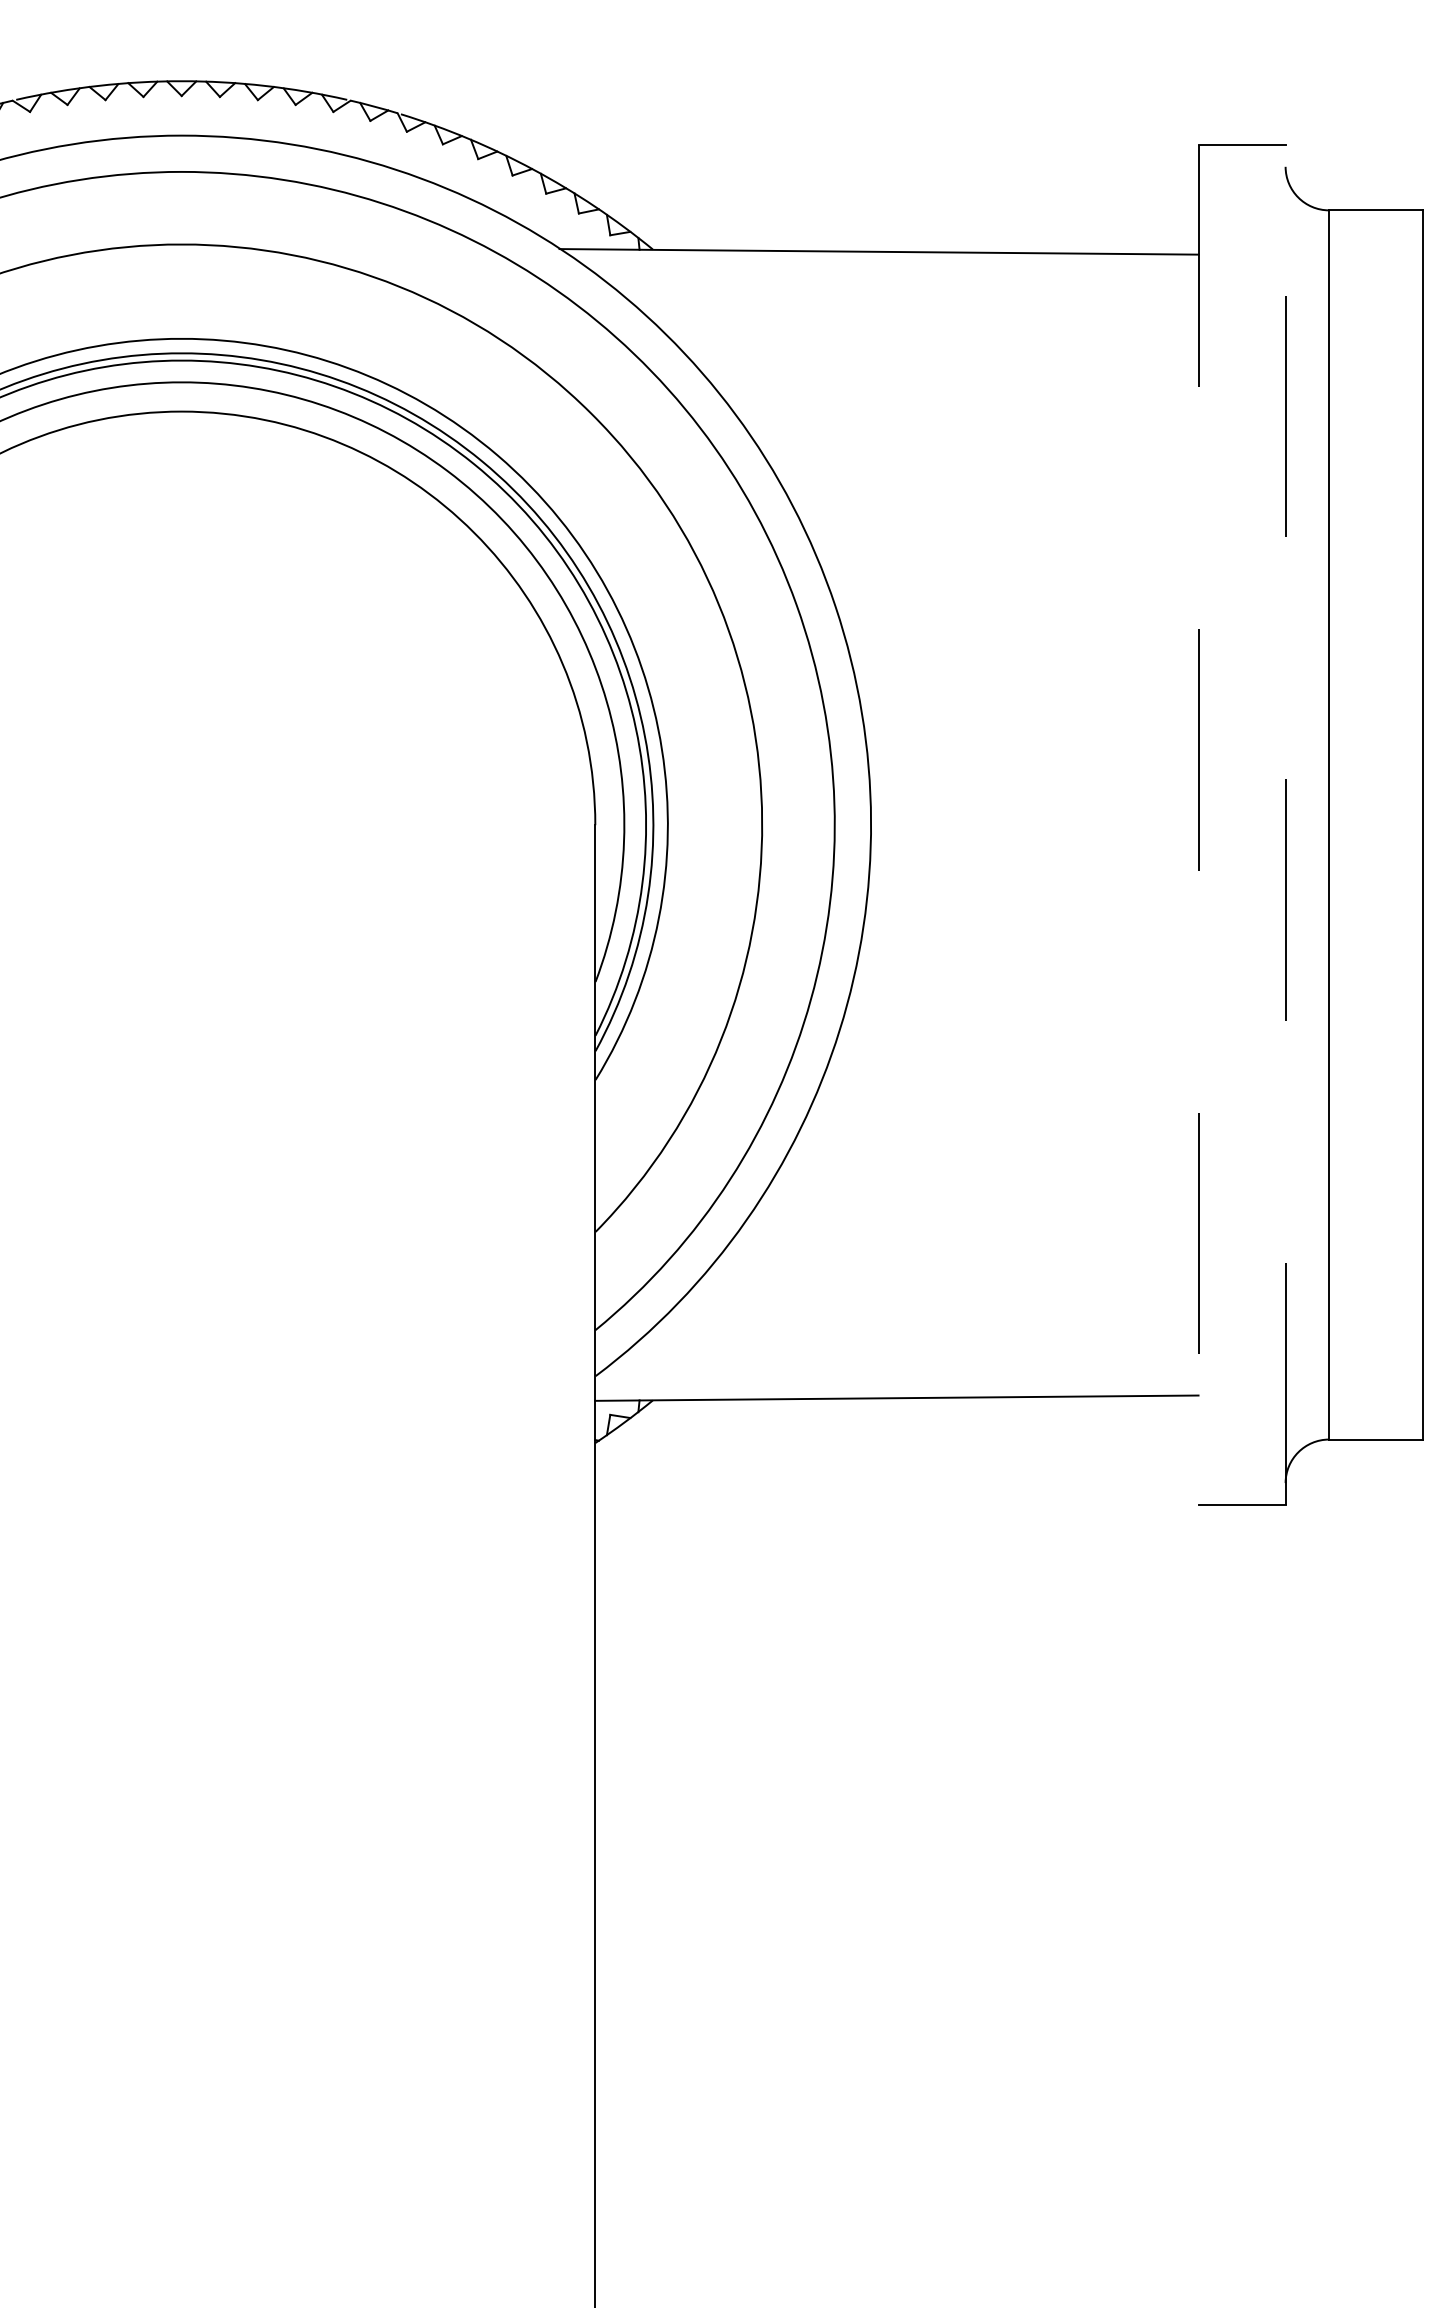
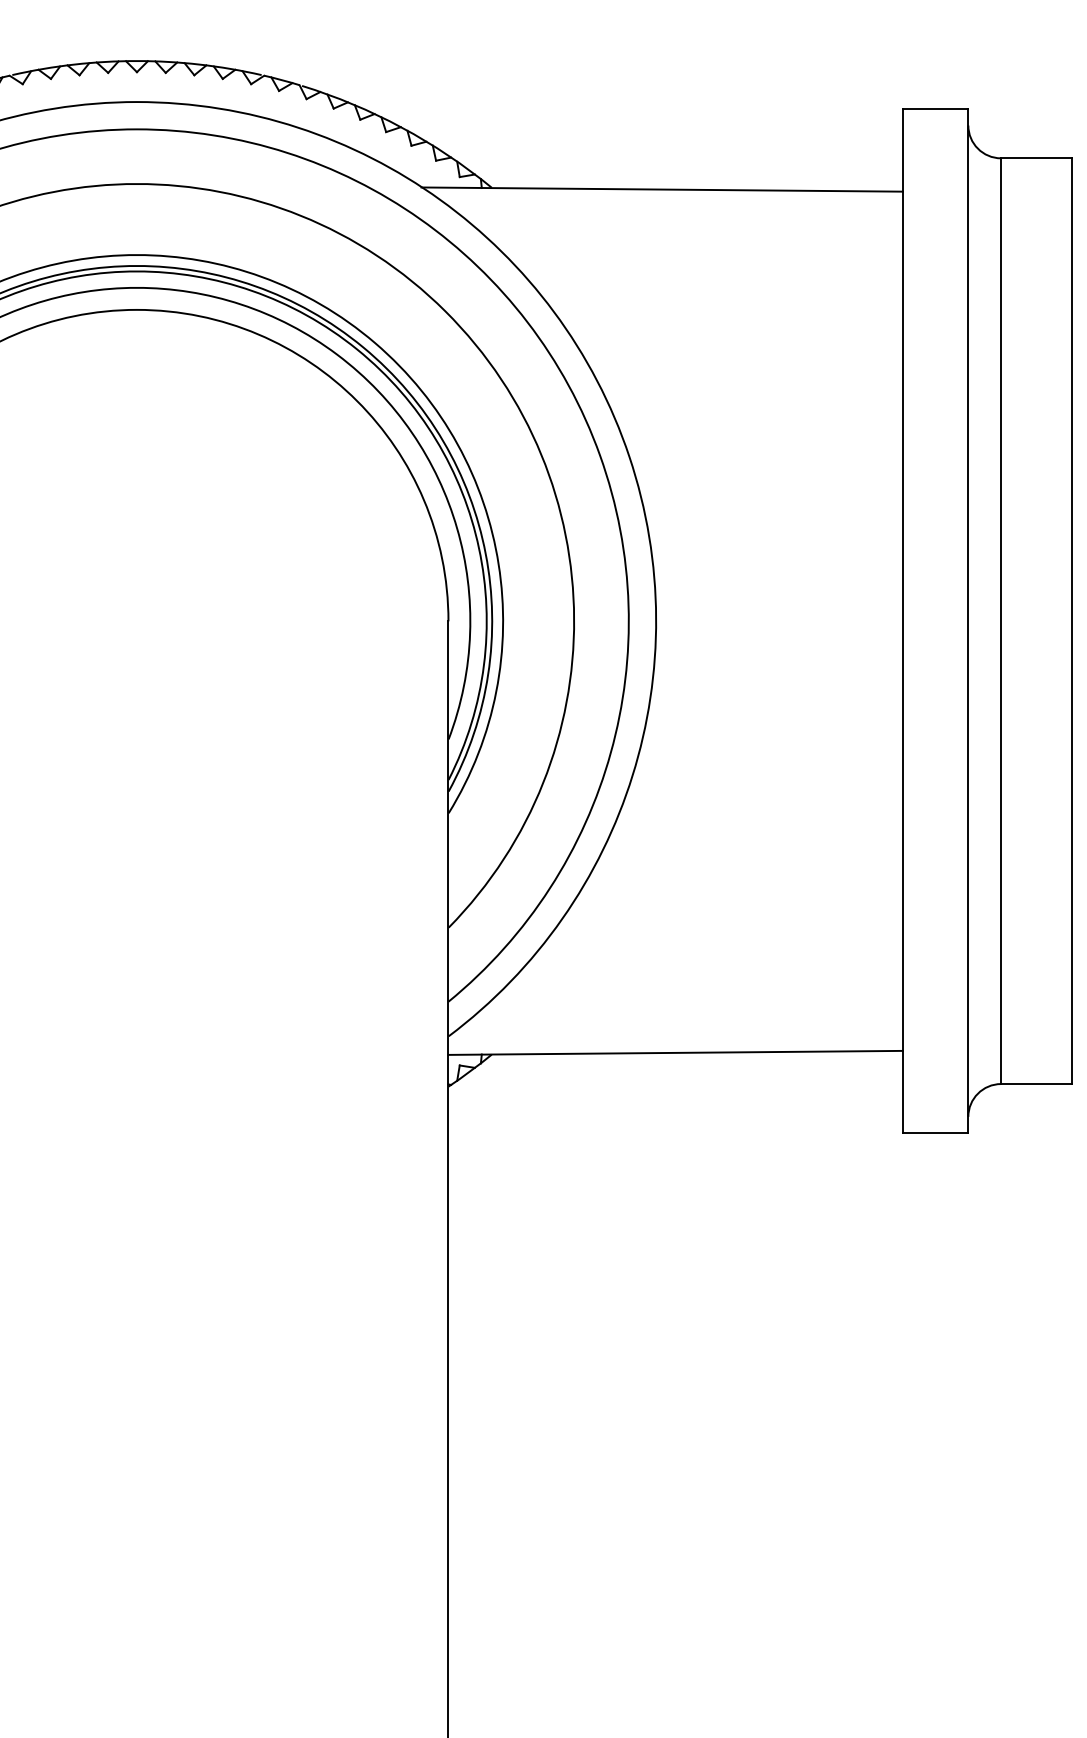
line: (1285, 824) -> (968, 620), dashed -> solid
line: (1198, 825) -> (902, 621), dashed -> solid

